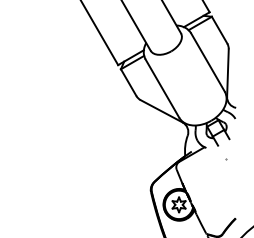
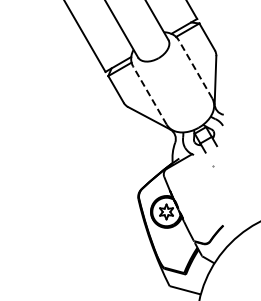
line: (207, 62) -> (195, 69), solid -> dashed
line: (162, 88) -> (149, 95), solid -> dashed

